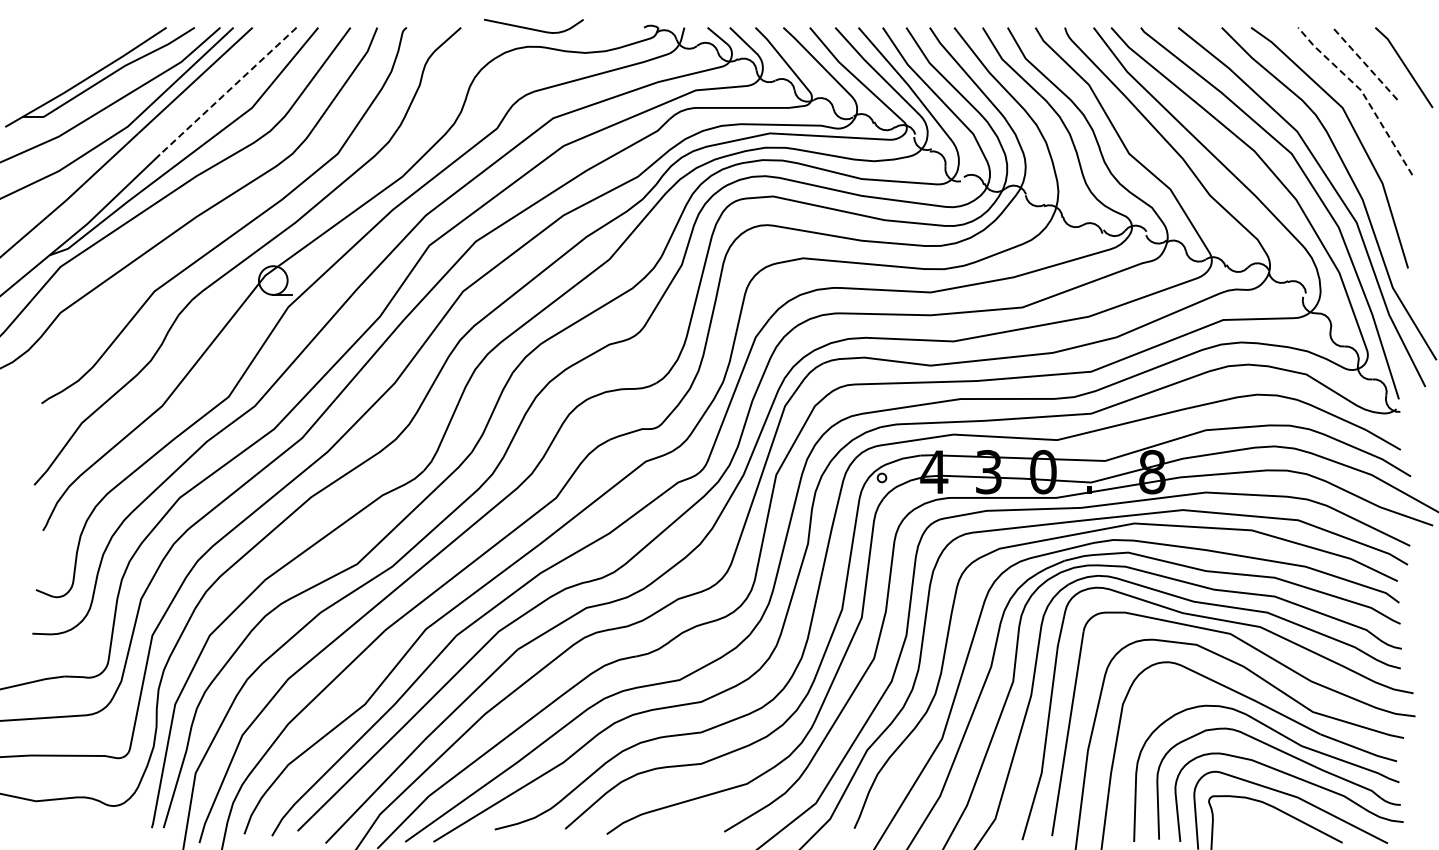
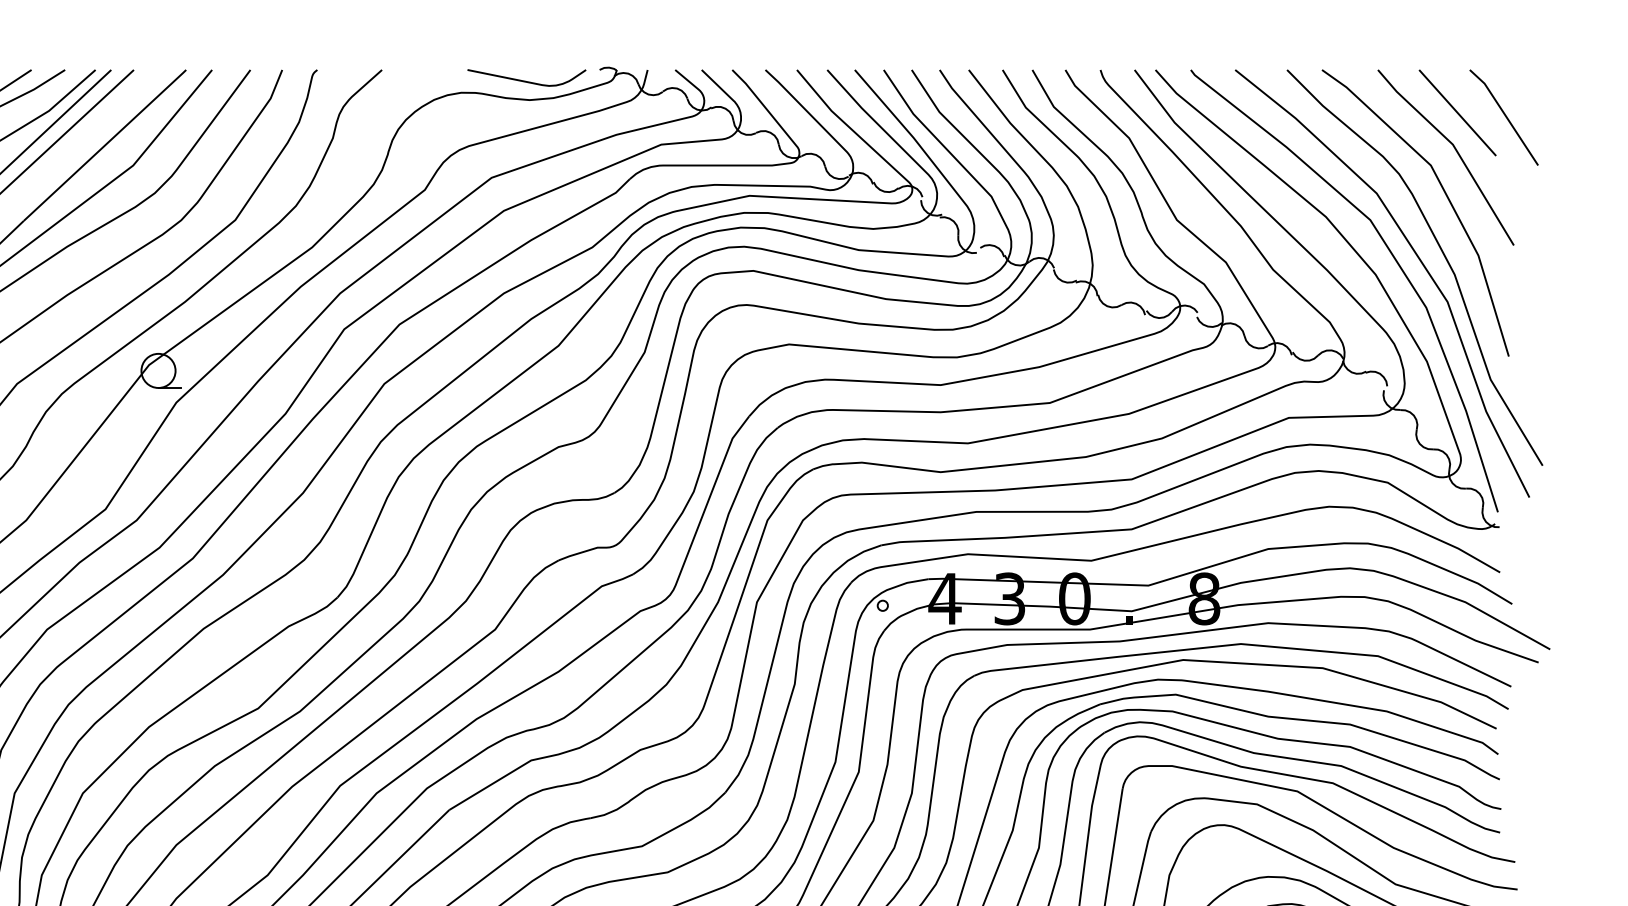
curve: (533, 28) -> (526, 80), moved
line: (1364, 63) -> (1456, 112), dashed -> solid
line: (228, 90) -> (105, 144), dashed -> solid
line: (1363, 93) -> (1455, 148), dashed -> solid

